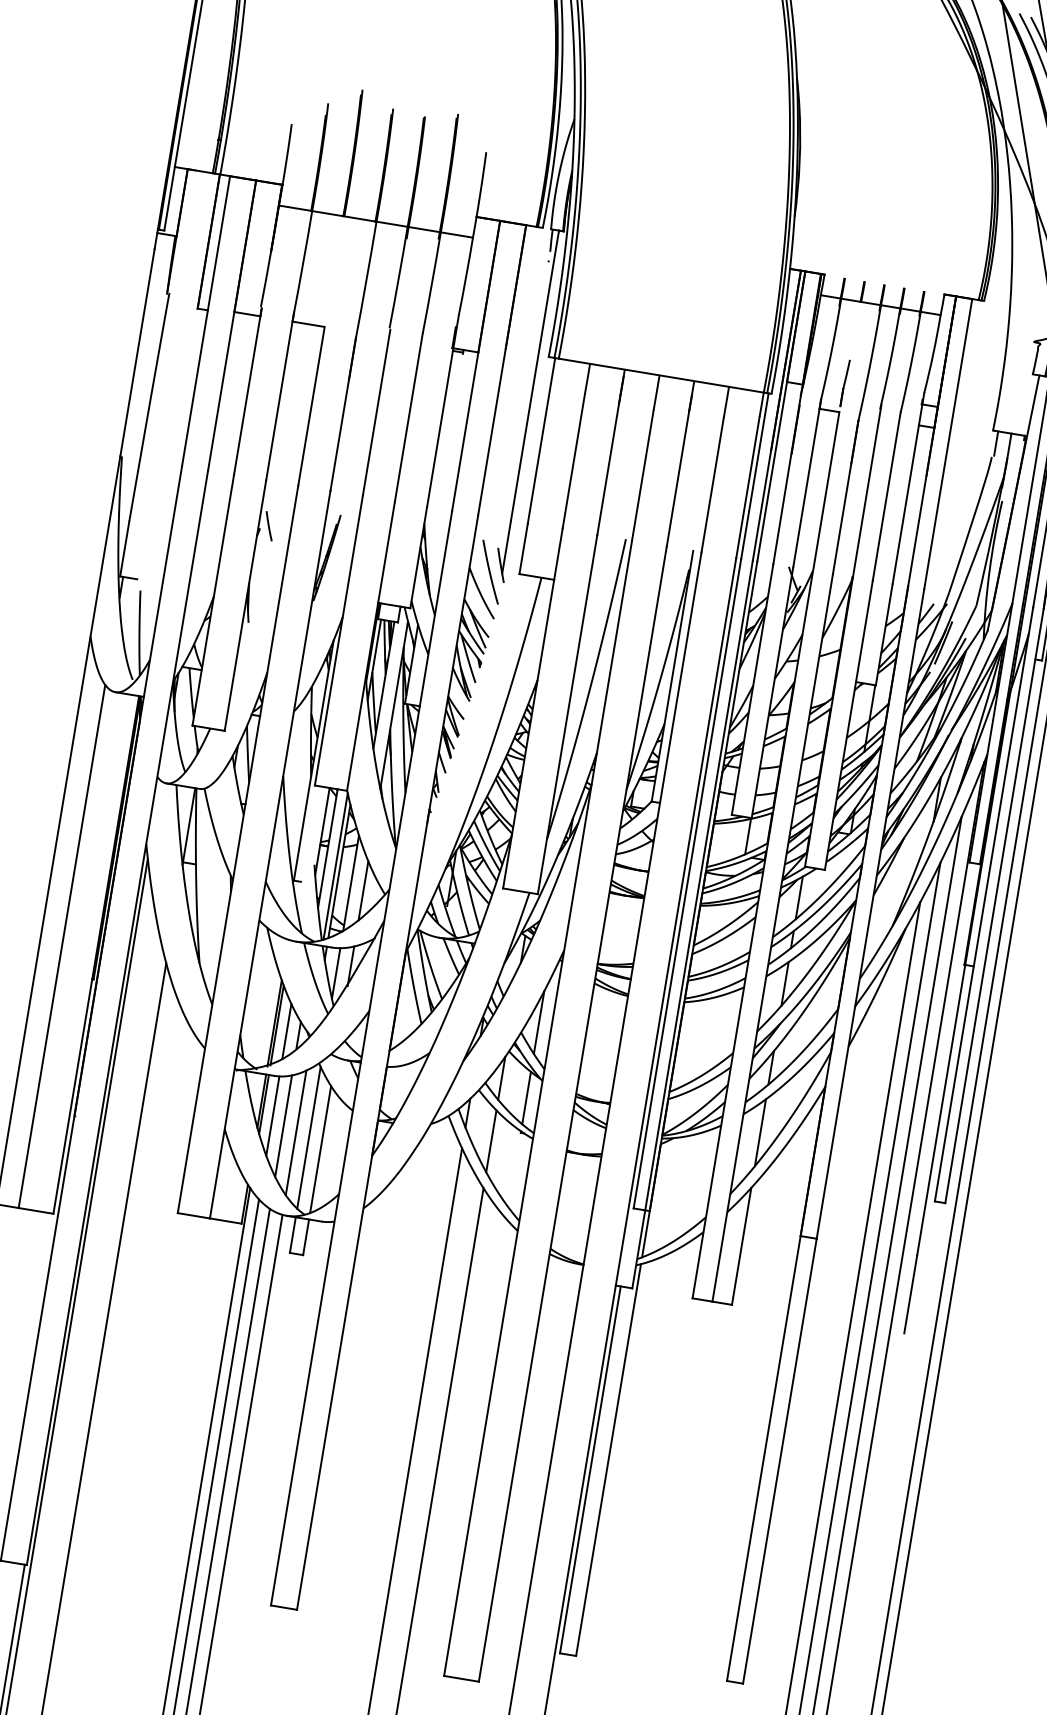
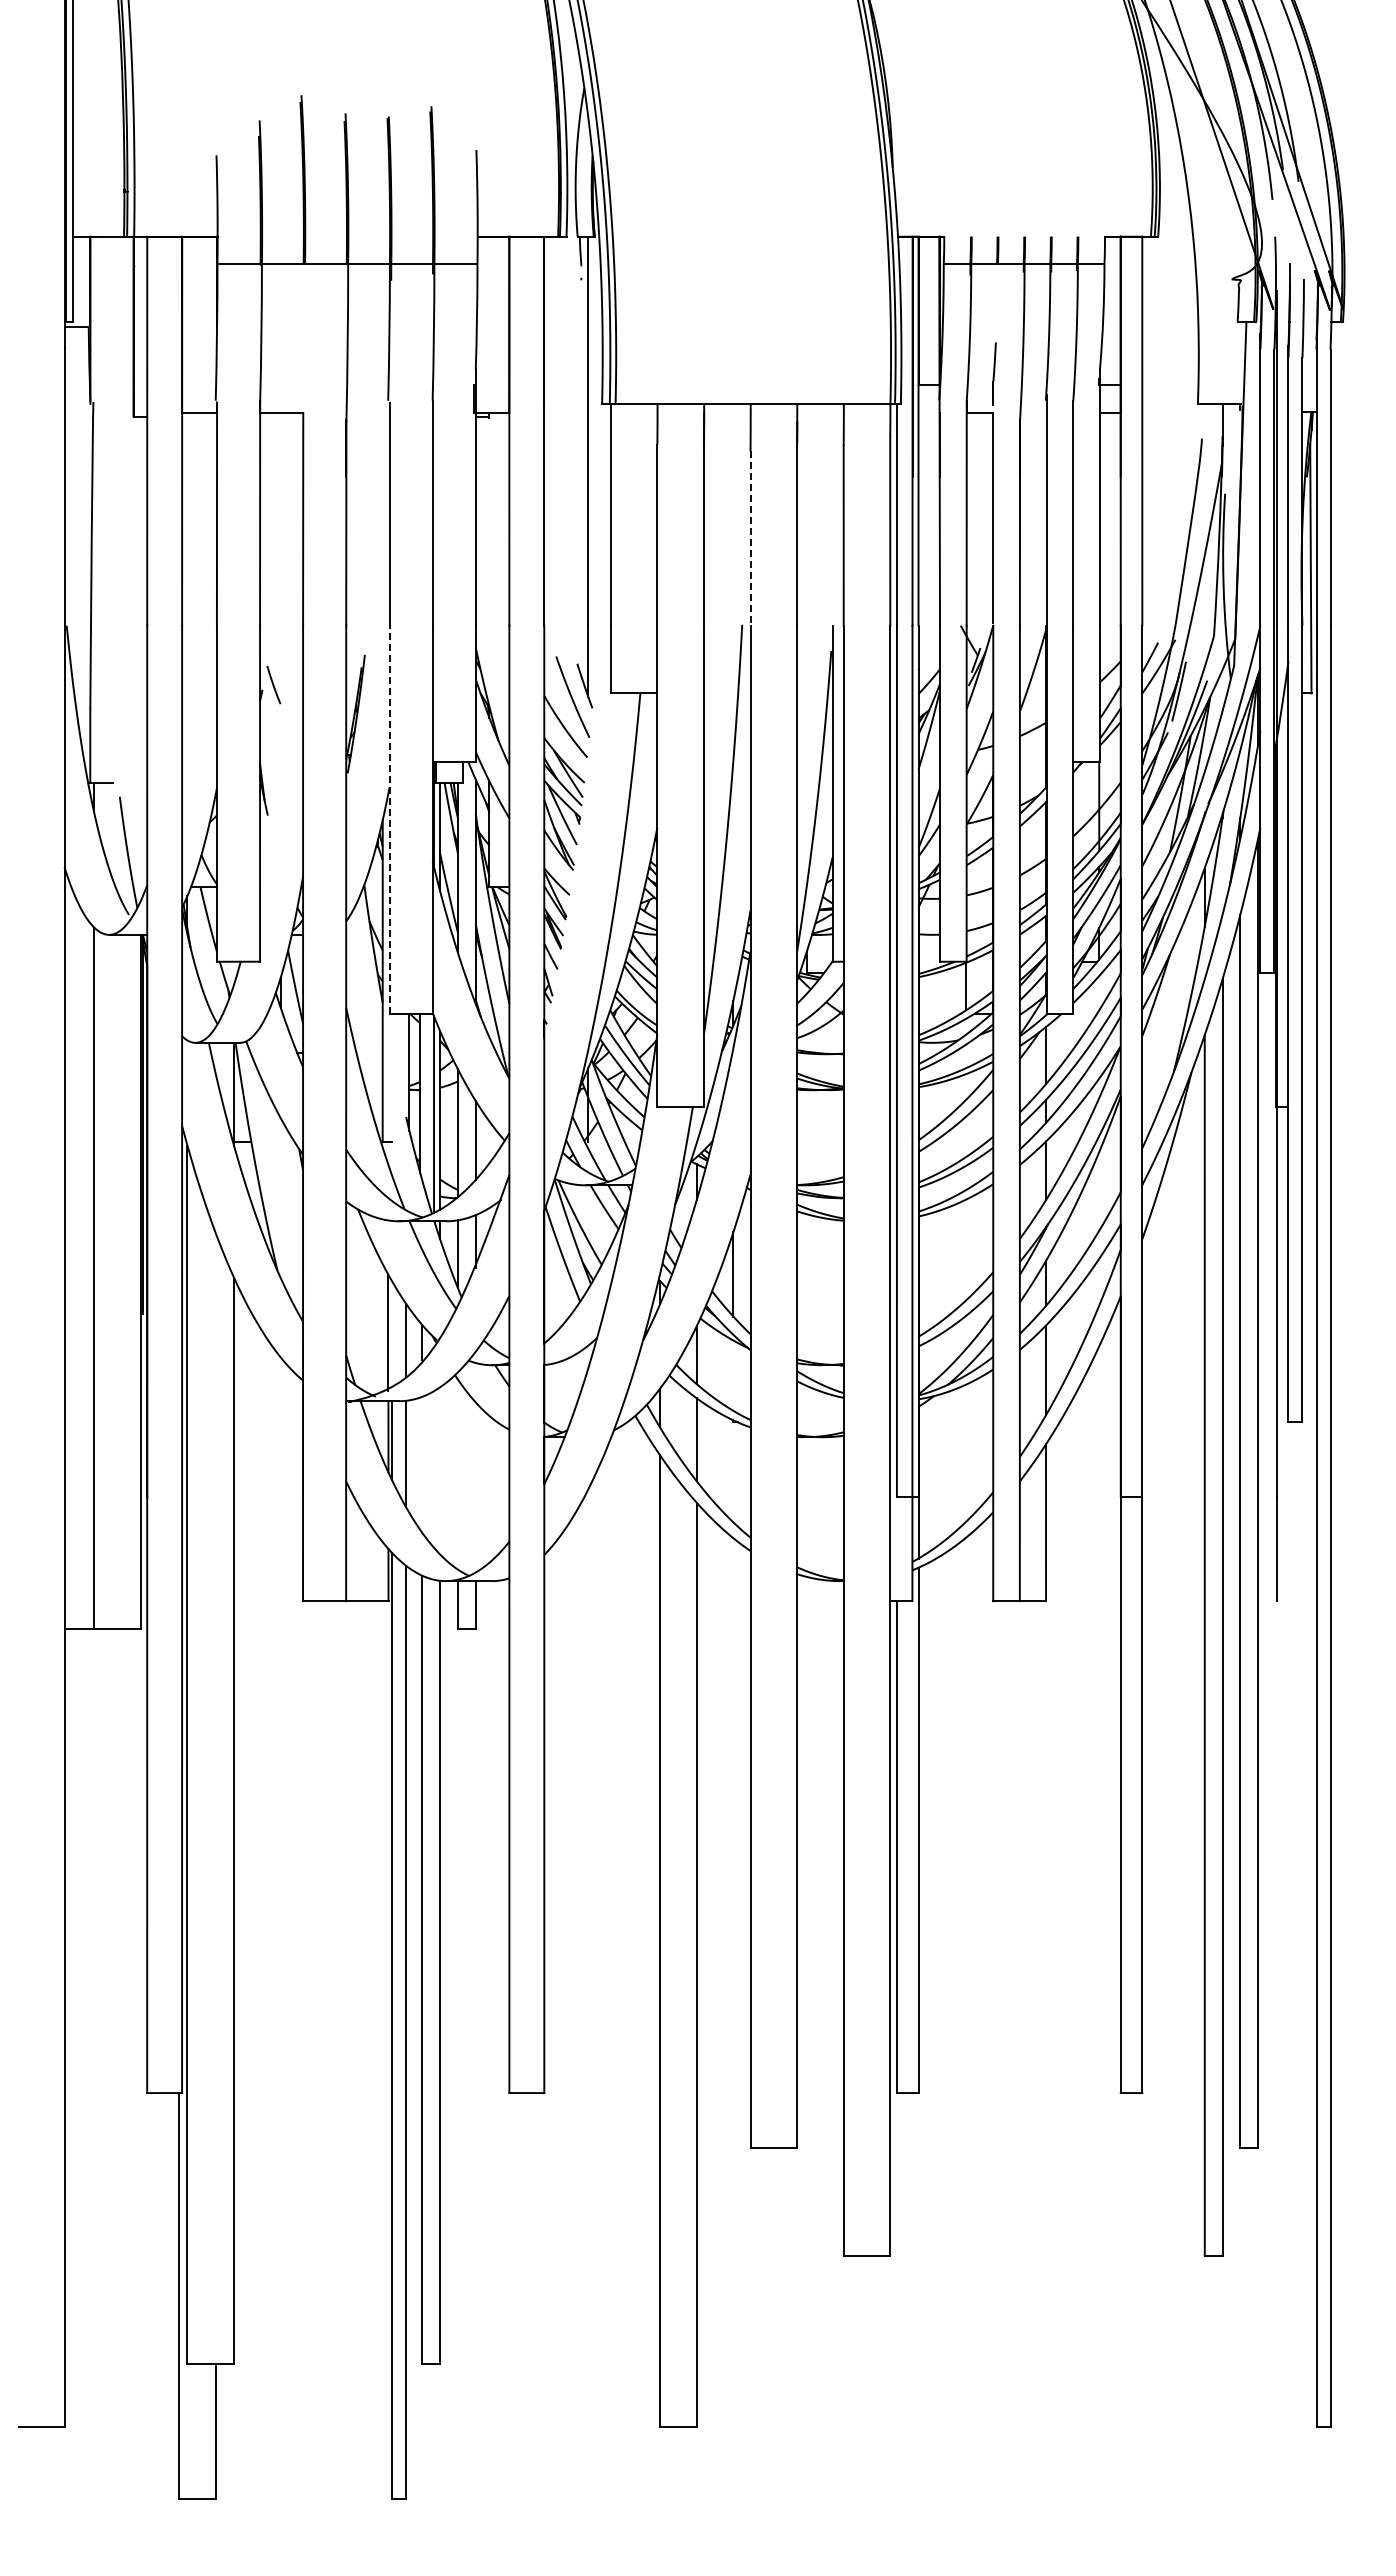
line: (996, 443) -> (1204, 419), removed
line: (642, 476) -> (750, 539), solid -> dashed
line: (338, 640) -> (389, 818), solid -> dashed
line: (277, 1025) -> (392, 1334), removed
line: (526, 1097) -> (733, 1375), removed
line: (283, 1125) -> (422, 1464), removed
line: (296, 1132) -> (440, 1470), removed
line: (308, 1137) -> (457, 1474), removed
line: (320, 1149) -> (475, 1487), removed

